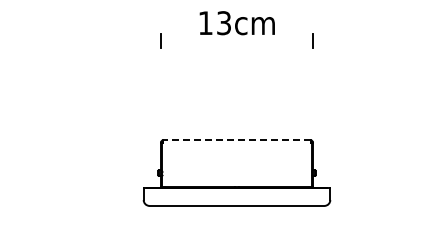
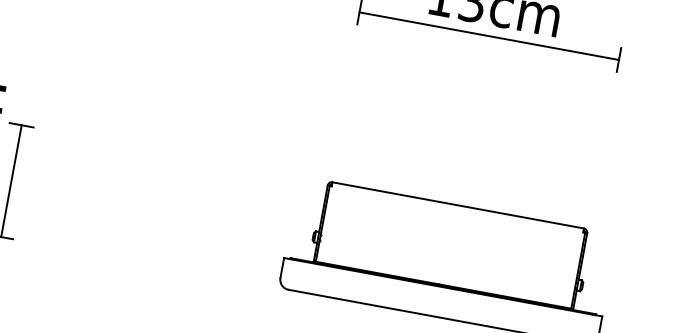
line: (236, 41) -> (488, 36), added
line: (237, 140) -> (459, 205), dashed -> solid

